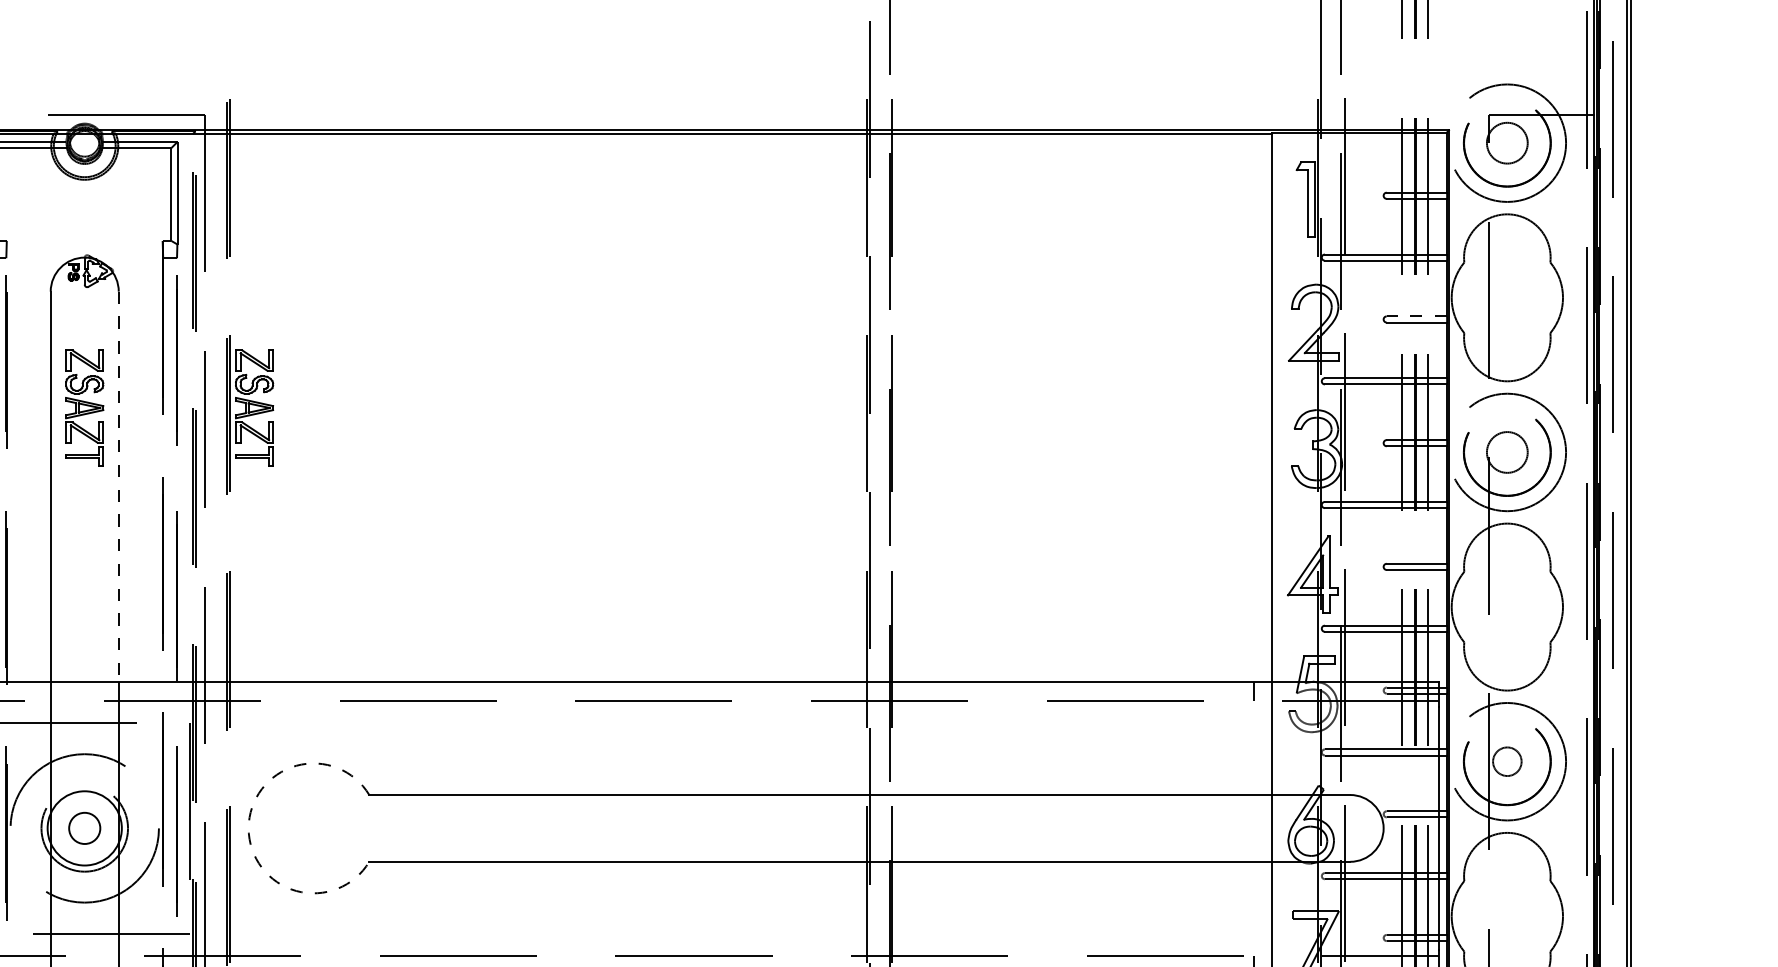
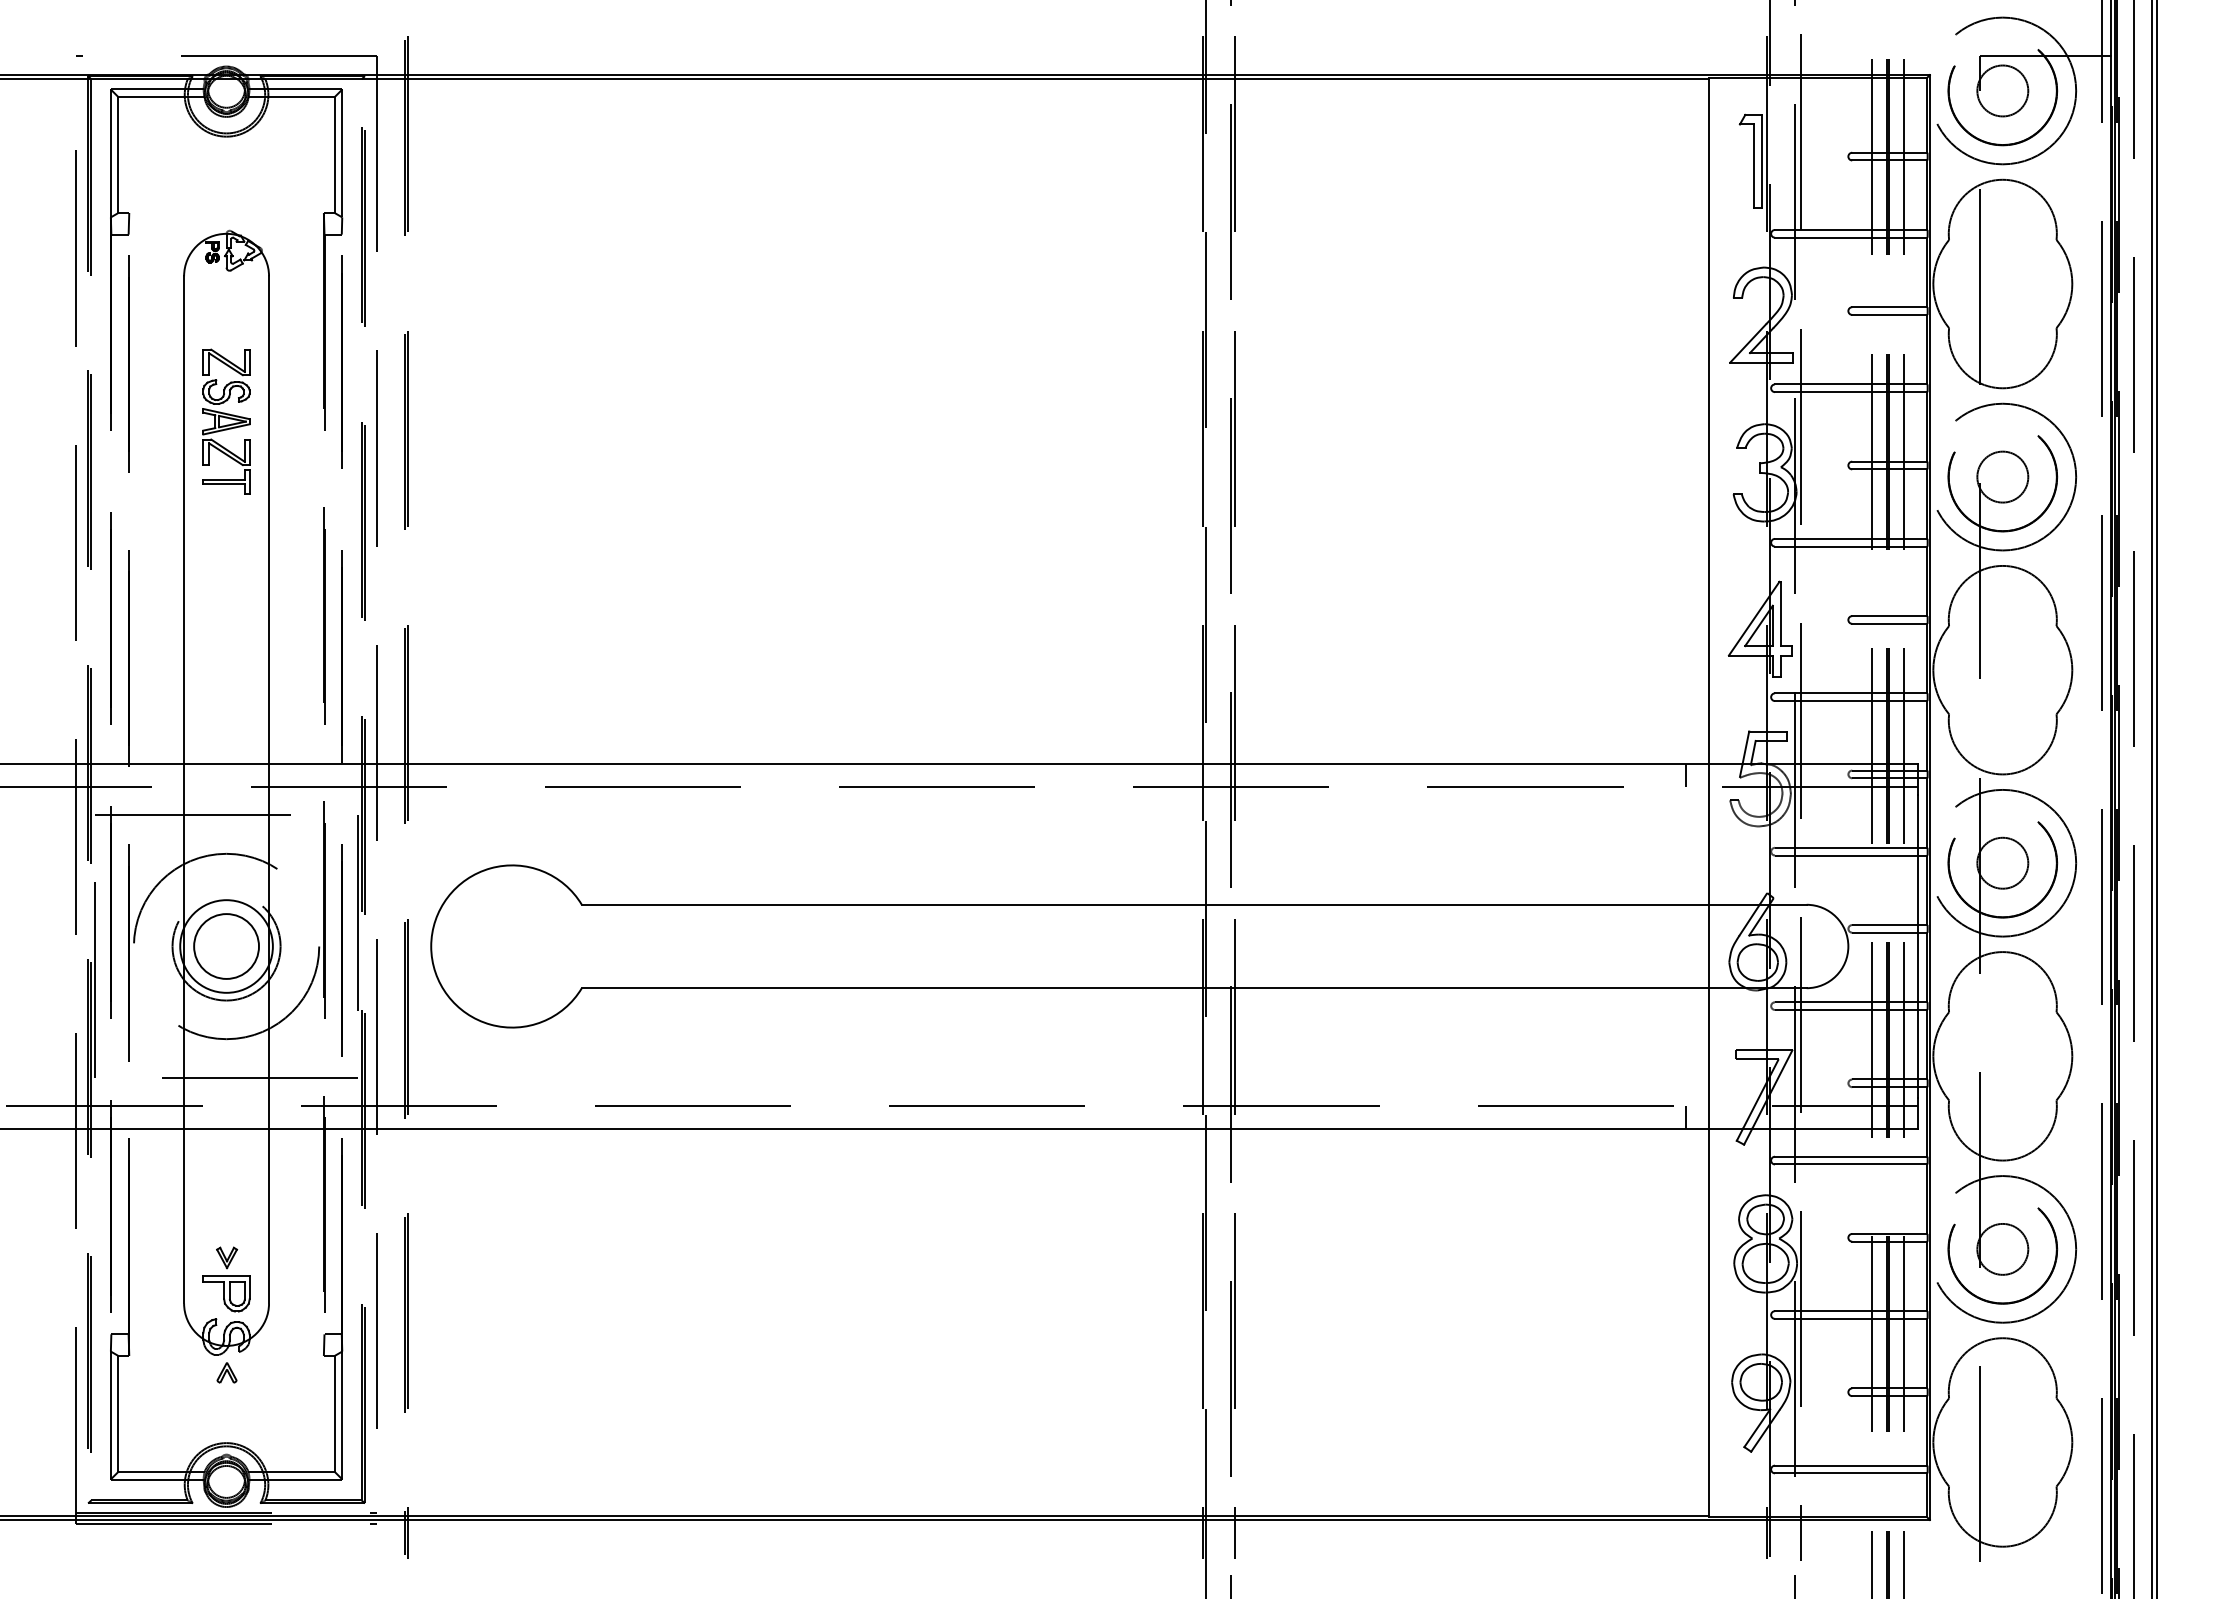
line: (1416, 316) -> (1889, 307), dashed -> solid
part: (254, 407) -> (438, 421), removed
line: (119, 487) -> (269, 520), dashed -> solid
circle: (1507, 761) -> (2002, 862), size x1.43
circle: (84, 828) -> (226, 946), size x1.67
arc: (248, 828) -> (431, 946), dashed -> solid

